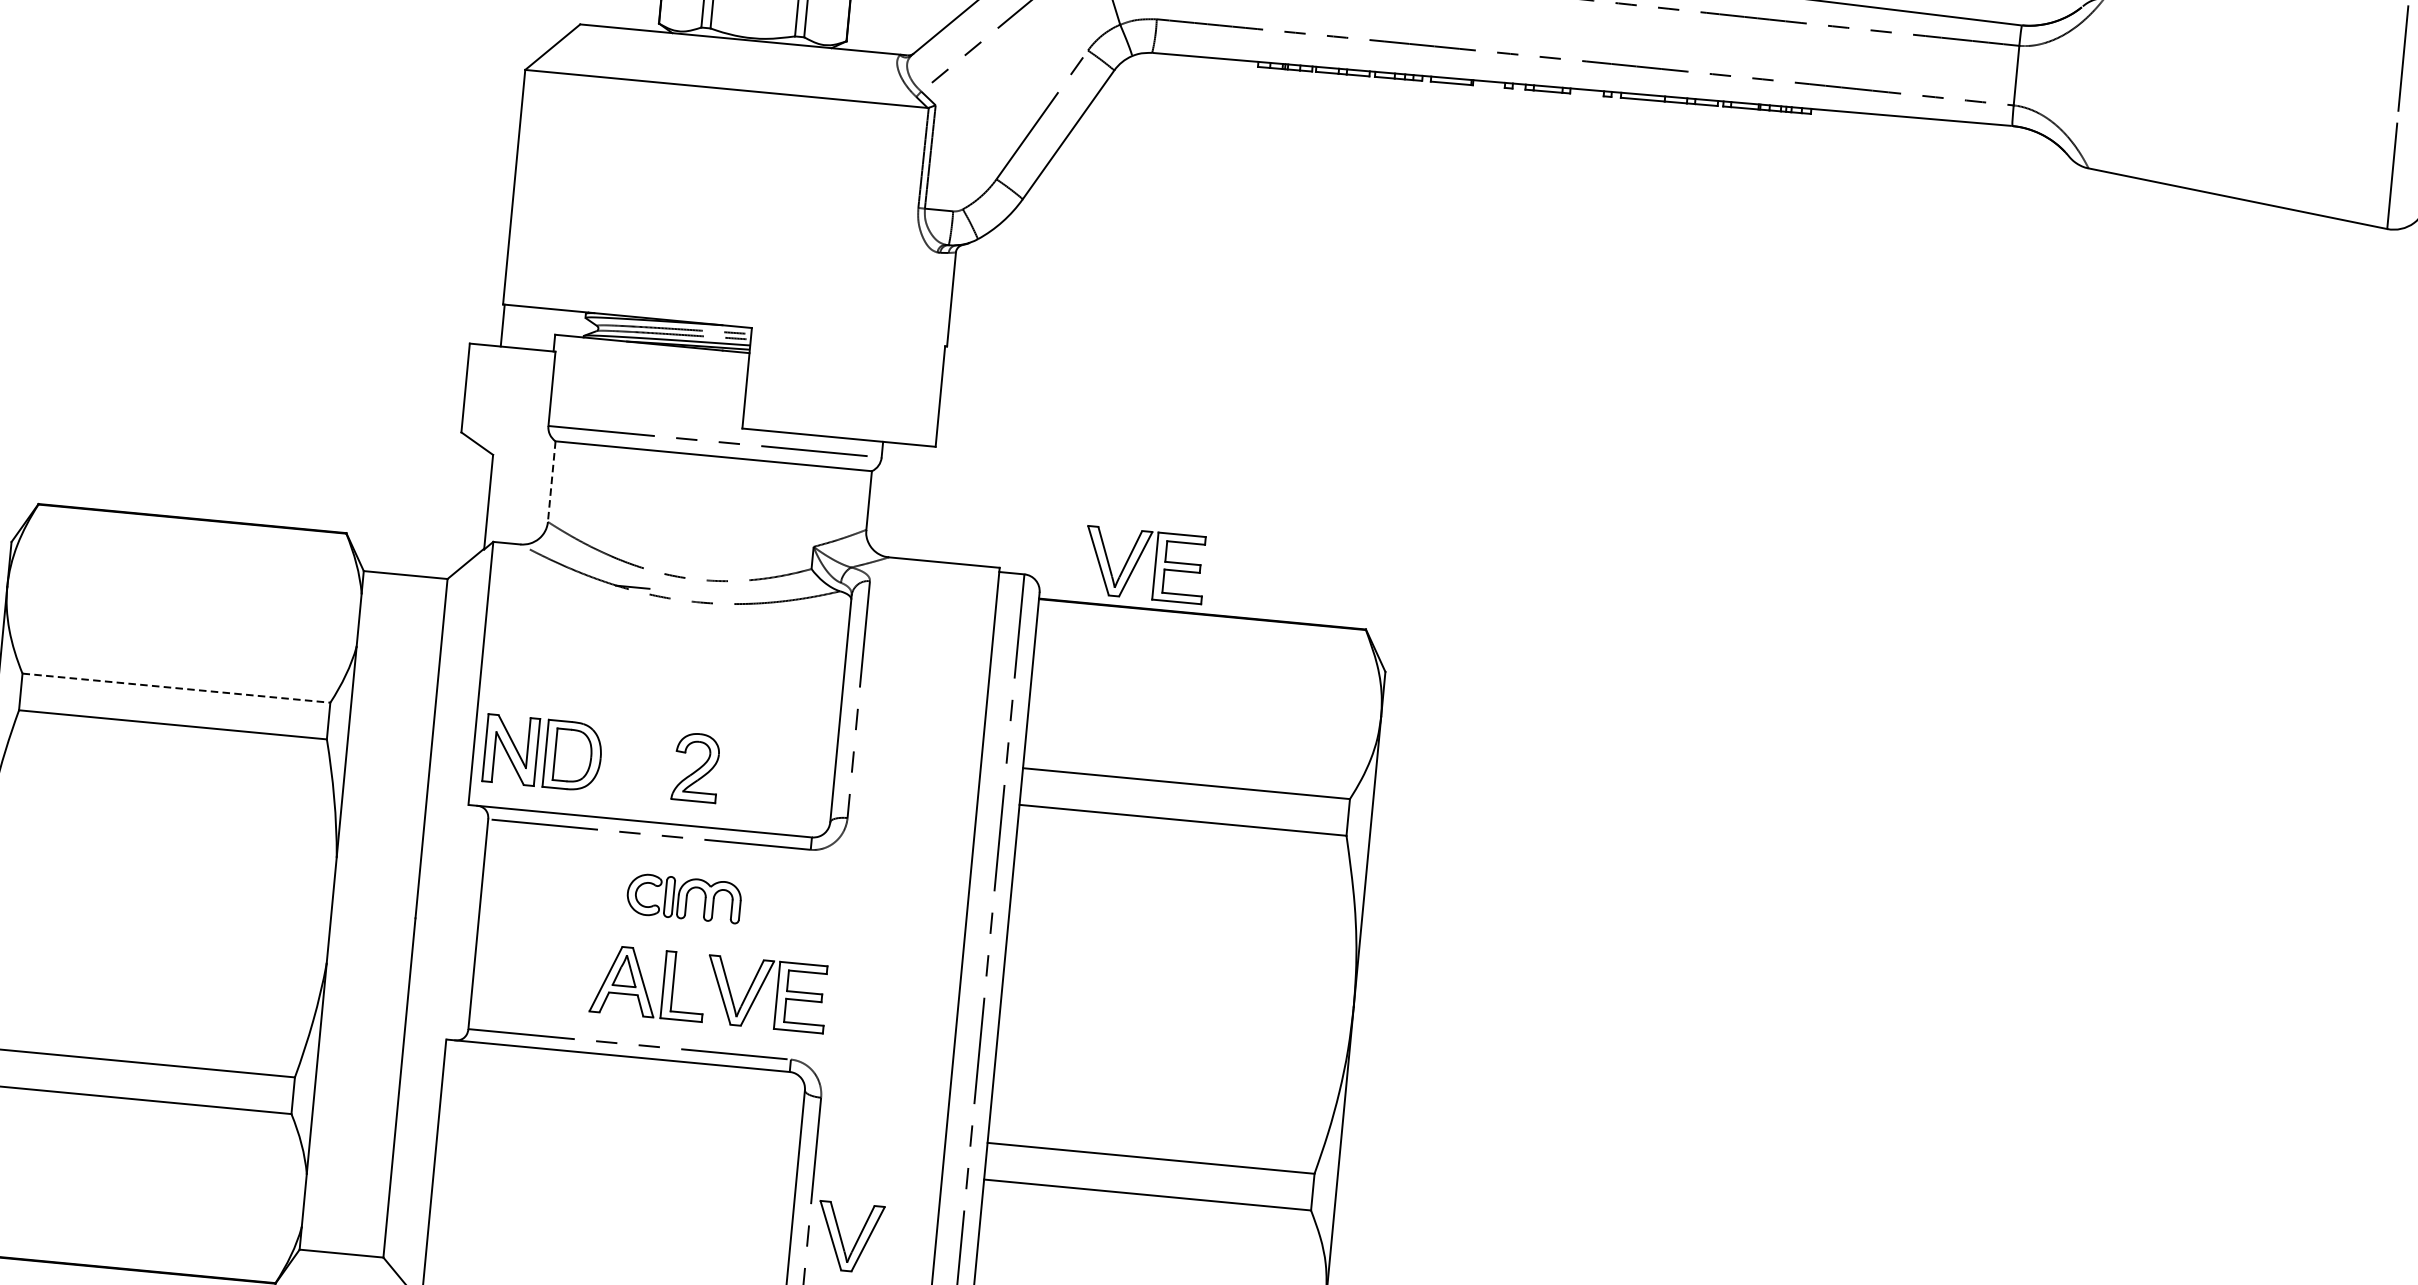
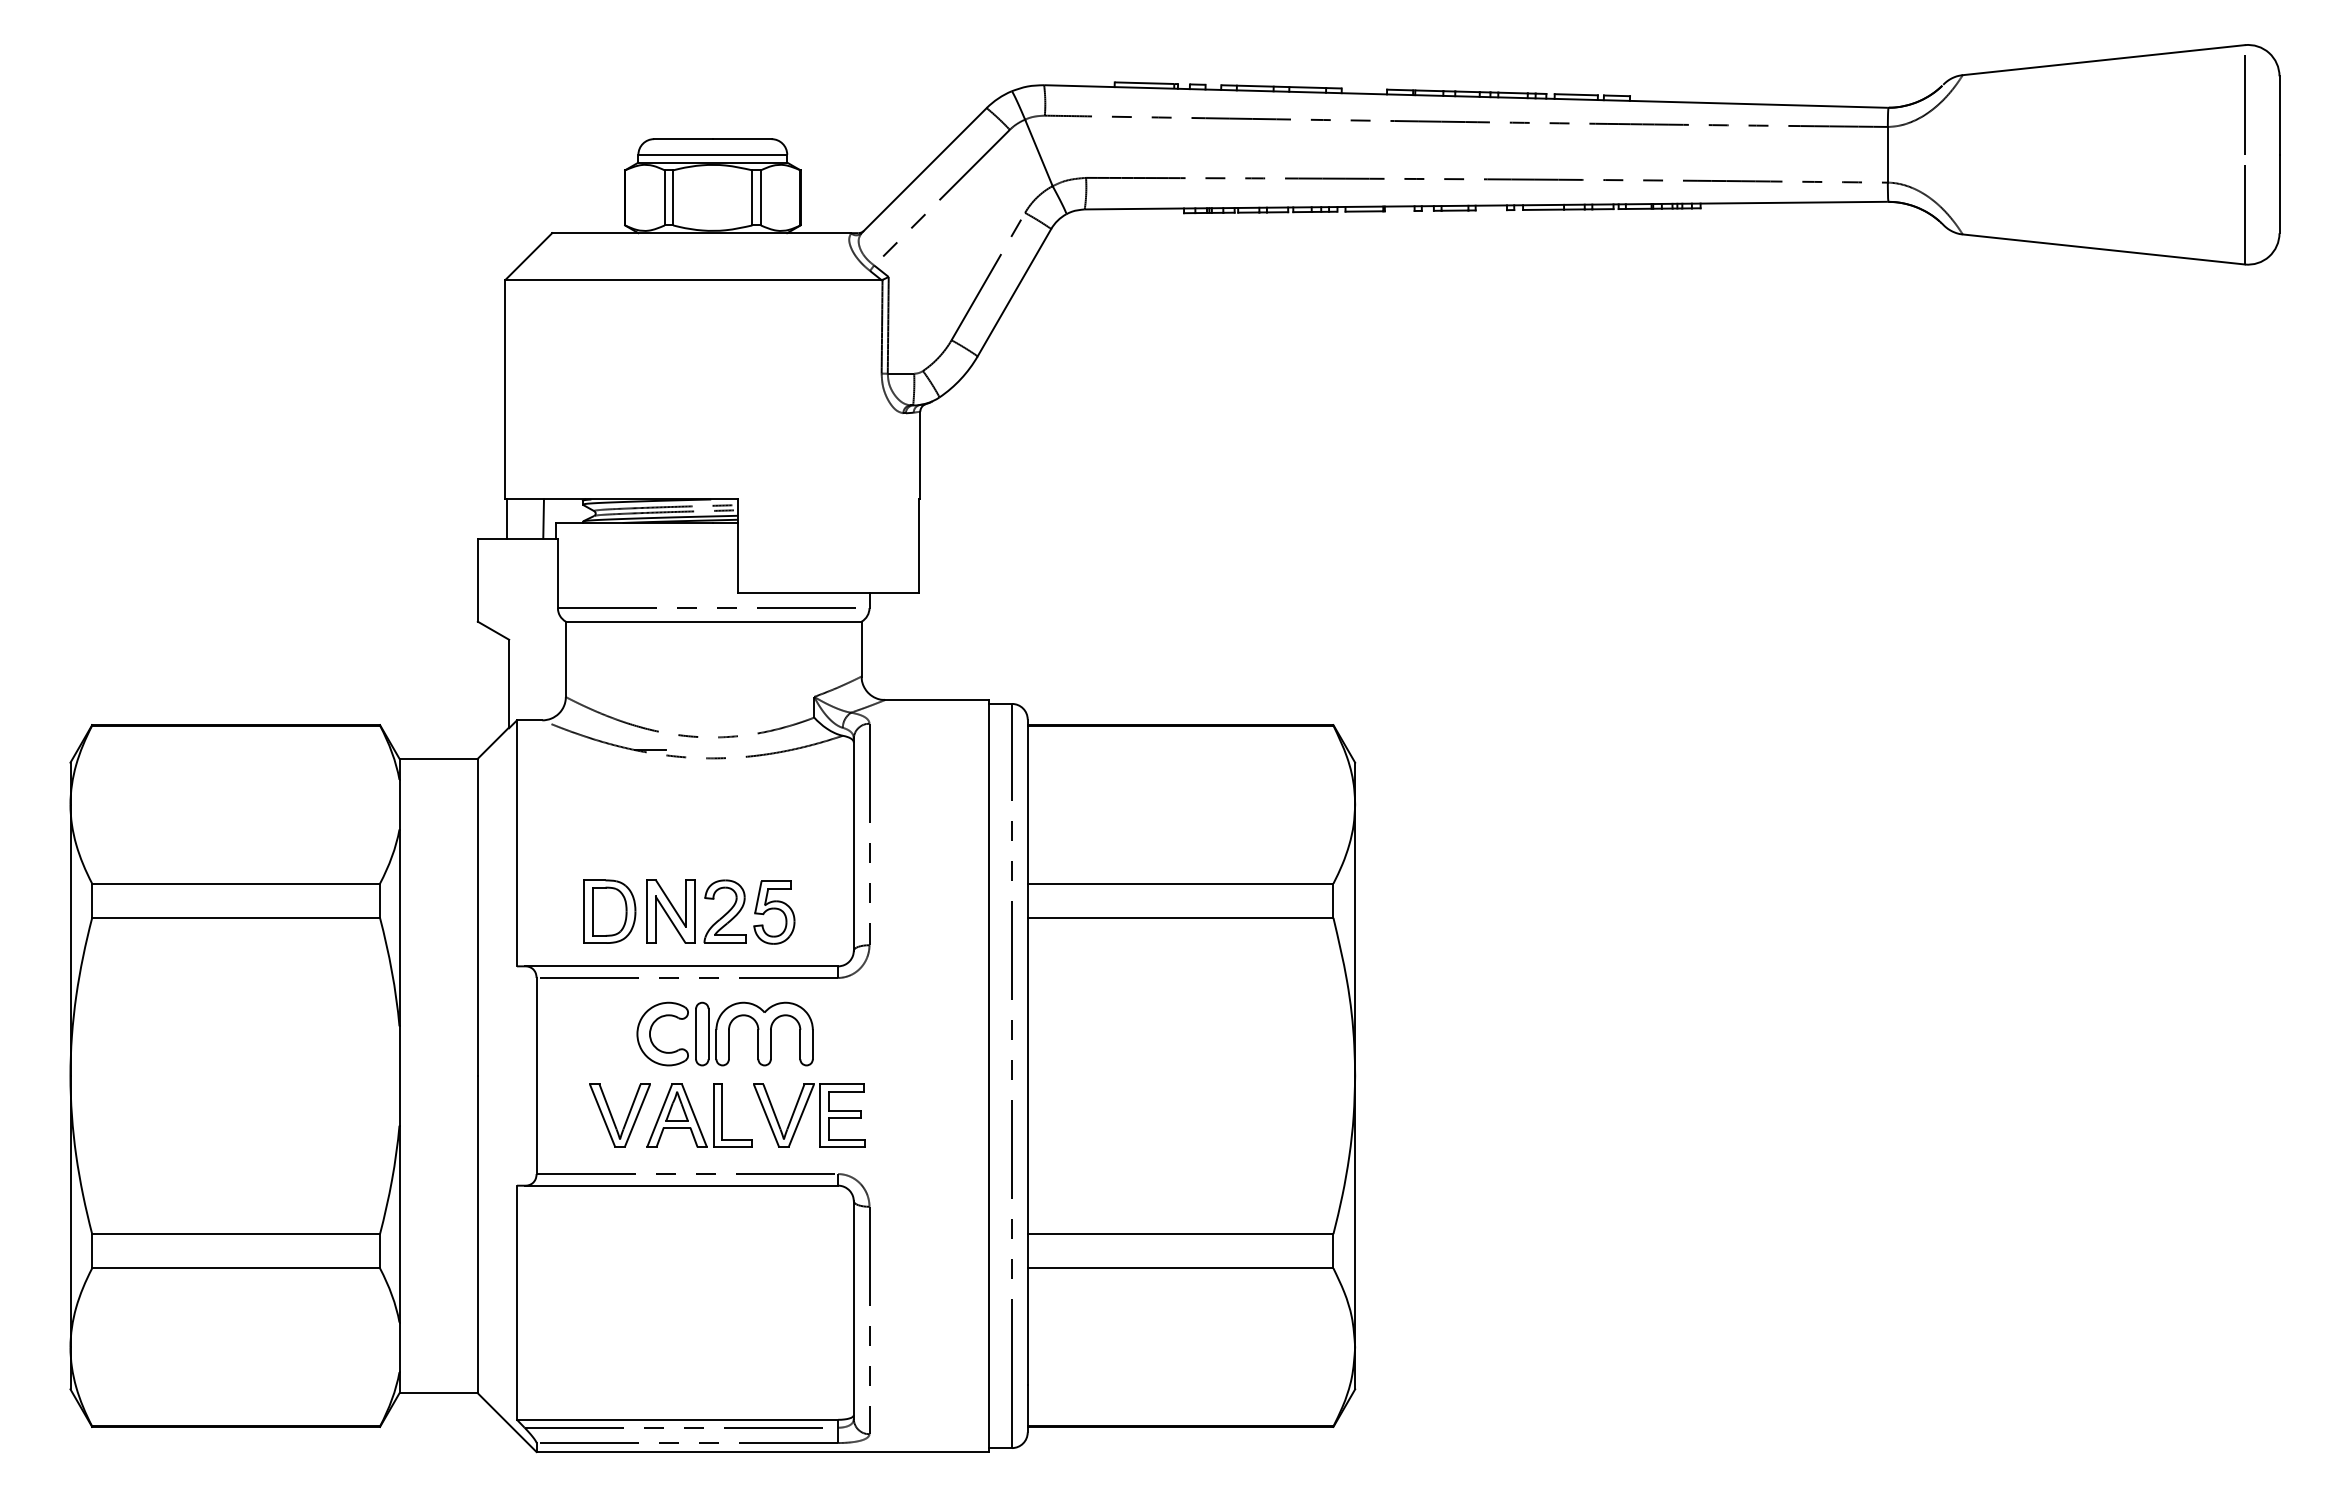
line: (542, 328) -> (543, 518), added
line: (551, 481) -> (565, 659), dashed -> solid
part: (1138, 562) -> (1116, 682), removed
line: (176, 688) -> (236, 883), dashed -> solid
part: (510, 749) -> (670, 911), moved
part: (749, 773) -> (774, 912), added
part: (683, 897) -> (724, 1033), size x1.67
part: (842, 1238) -> (613, 1117), moved

